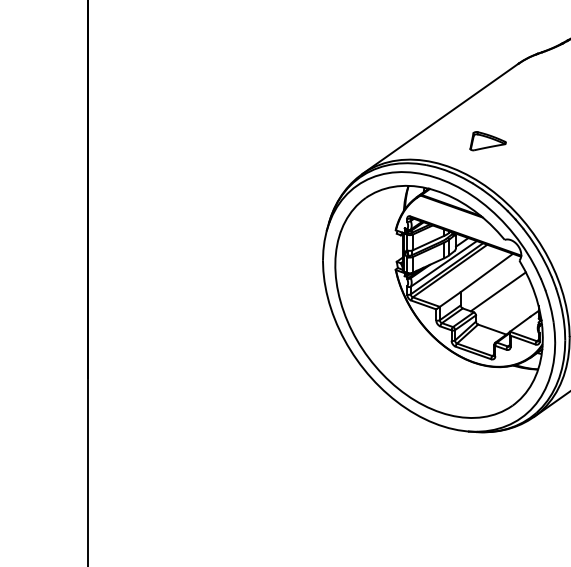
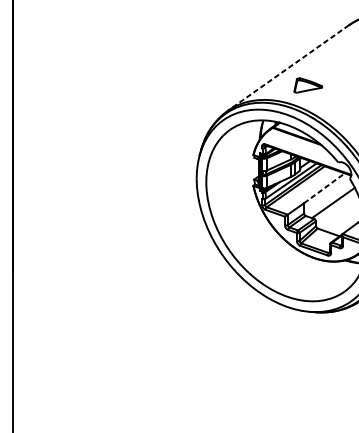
line: (440, 119) -> (288, 68), solid -> dashed
part: (487, 141) -> (307, 85), moved
line: (487, 272) -> (324, 187), solid -> dashed

